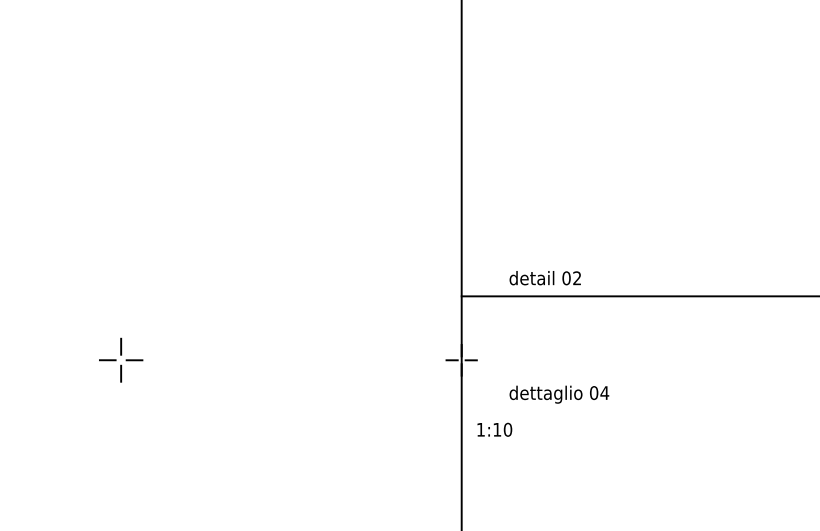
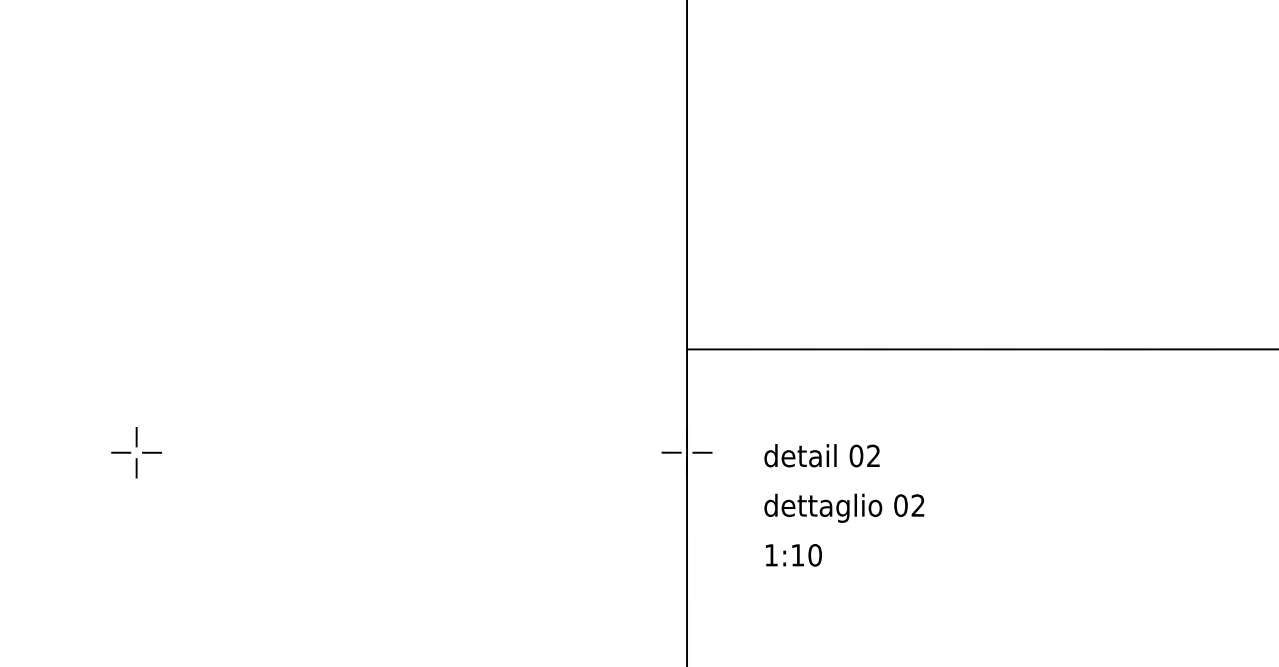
text: (544, 278) -> (820, 456), moved
part: (120, 360) -> (135, 453), size x0.71
text: (604, 392) -> (917, 504), 04 -> 02
text: (494, 429) -> (793, 554), moved

